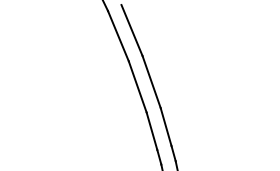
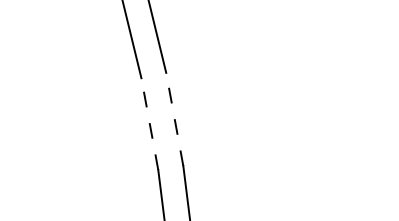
line: (151, 82) -> (174, 120), solid -> dashed
line: (137, 86) -> (149, 123), solid -> dashed

